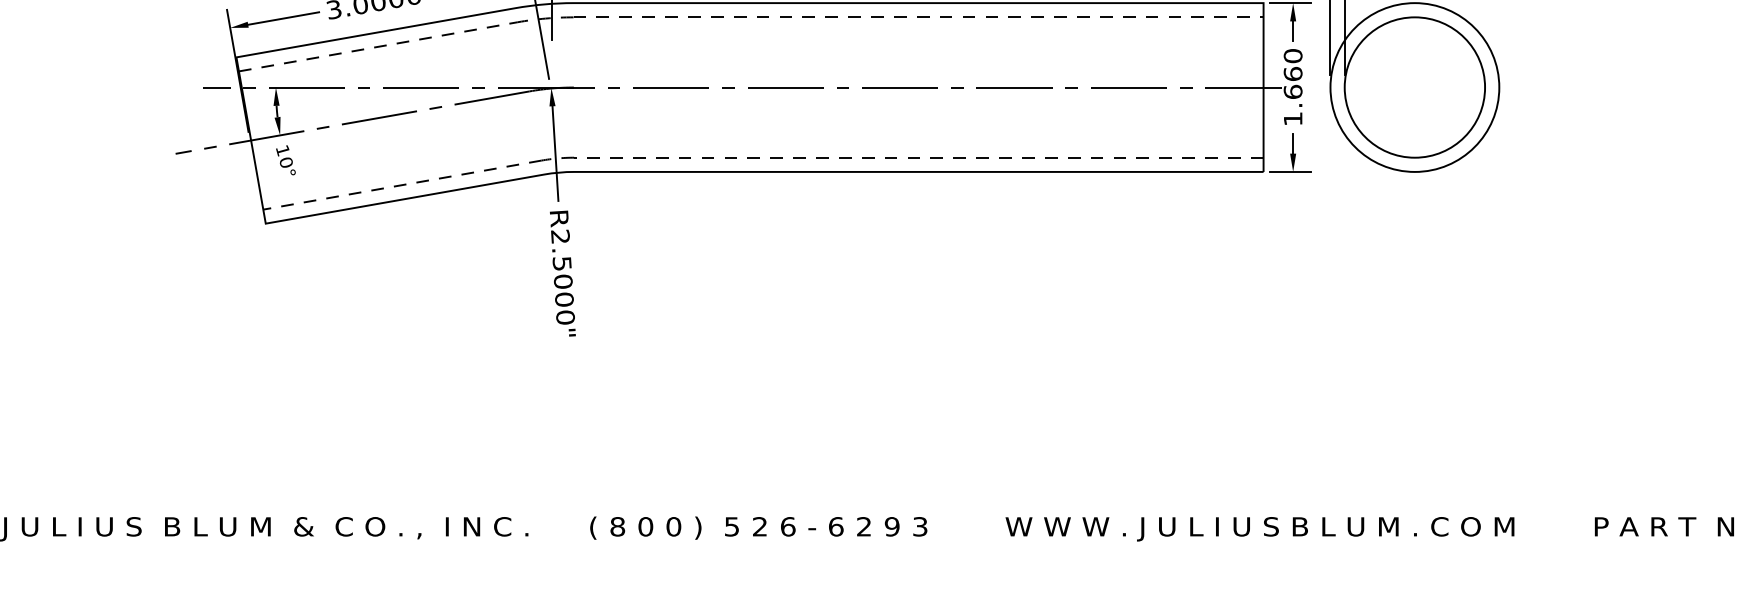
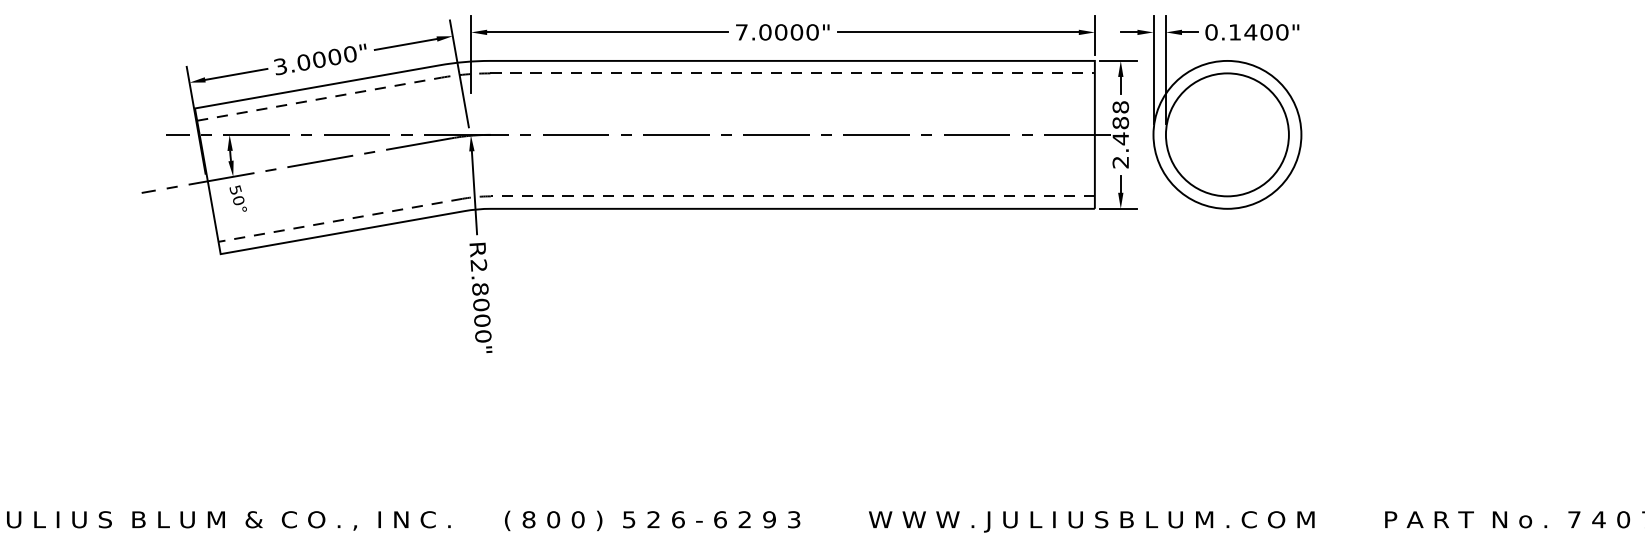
text: (1292, 87) -> (1120, 134), 1.660 -> 2.488
text: (282, 151) -> (235, 190), 10° -> 50°
text: (562, 264) -> (480, 289), R2.5000" -> R2.8000"

